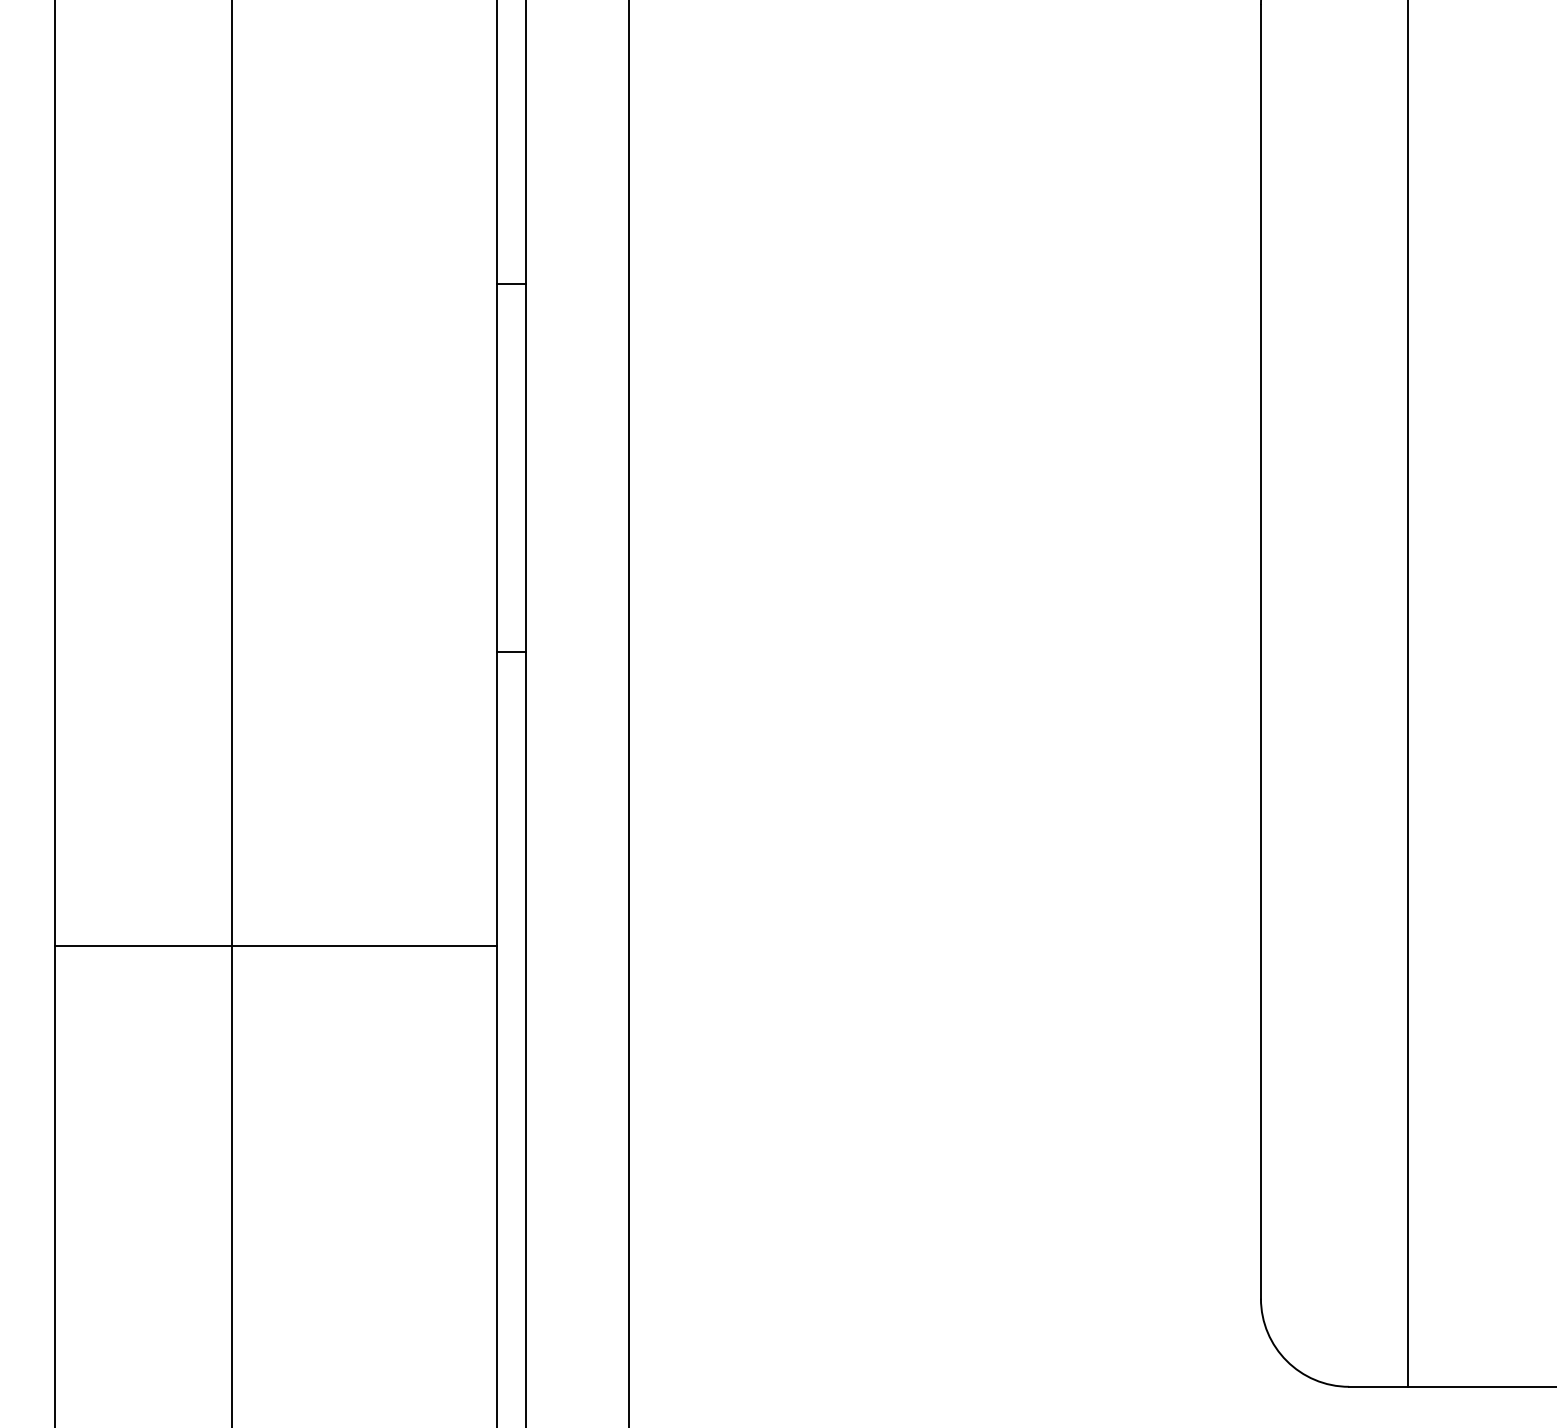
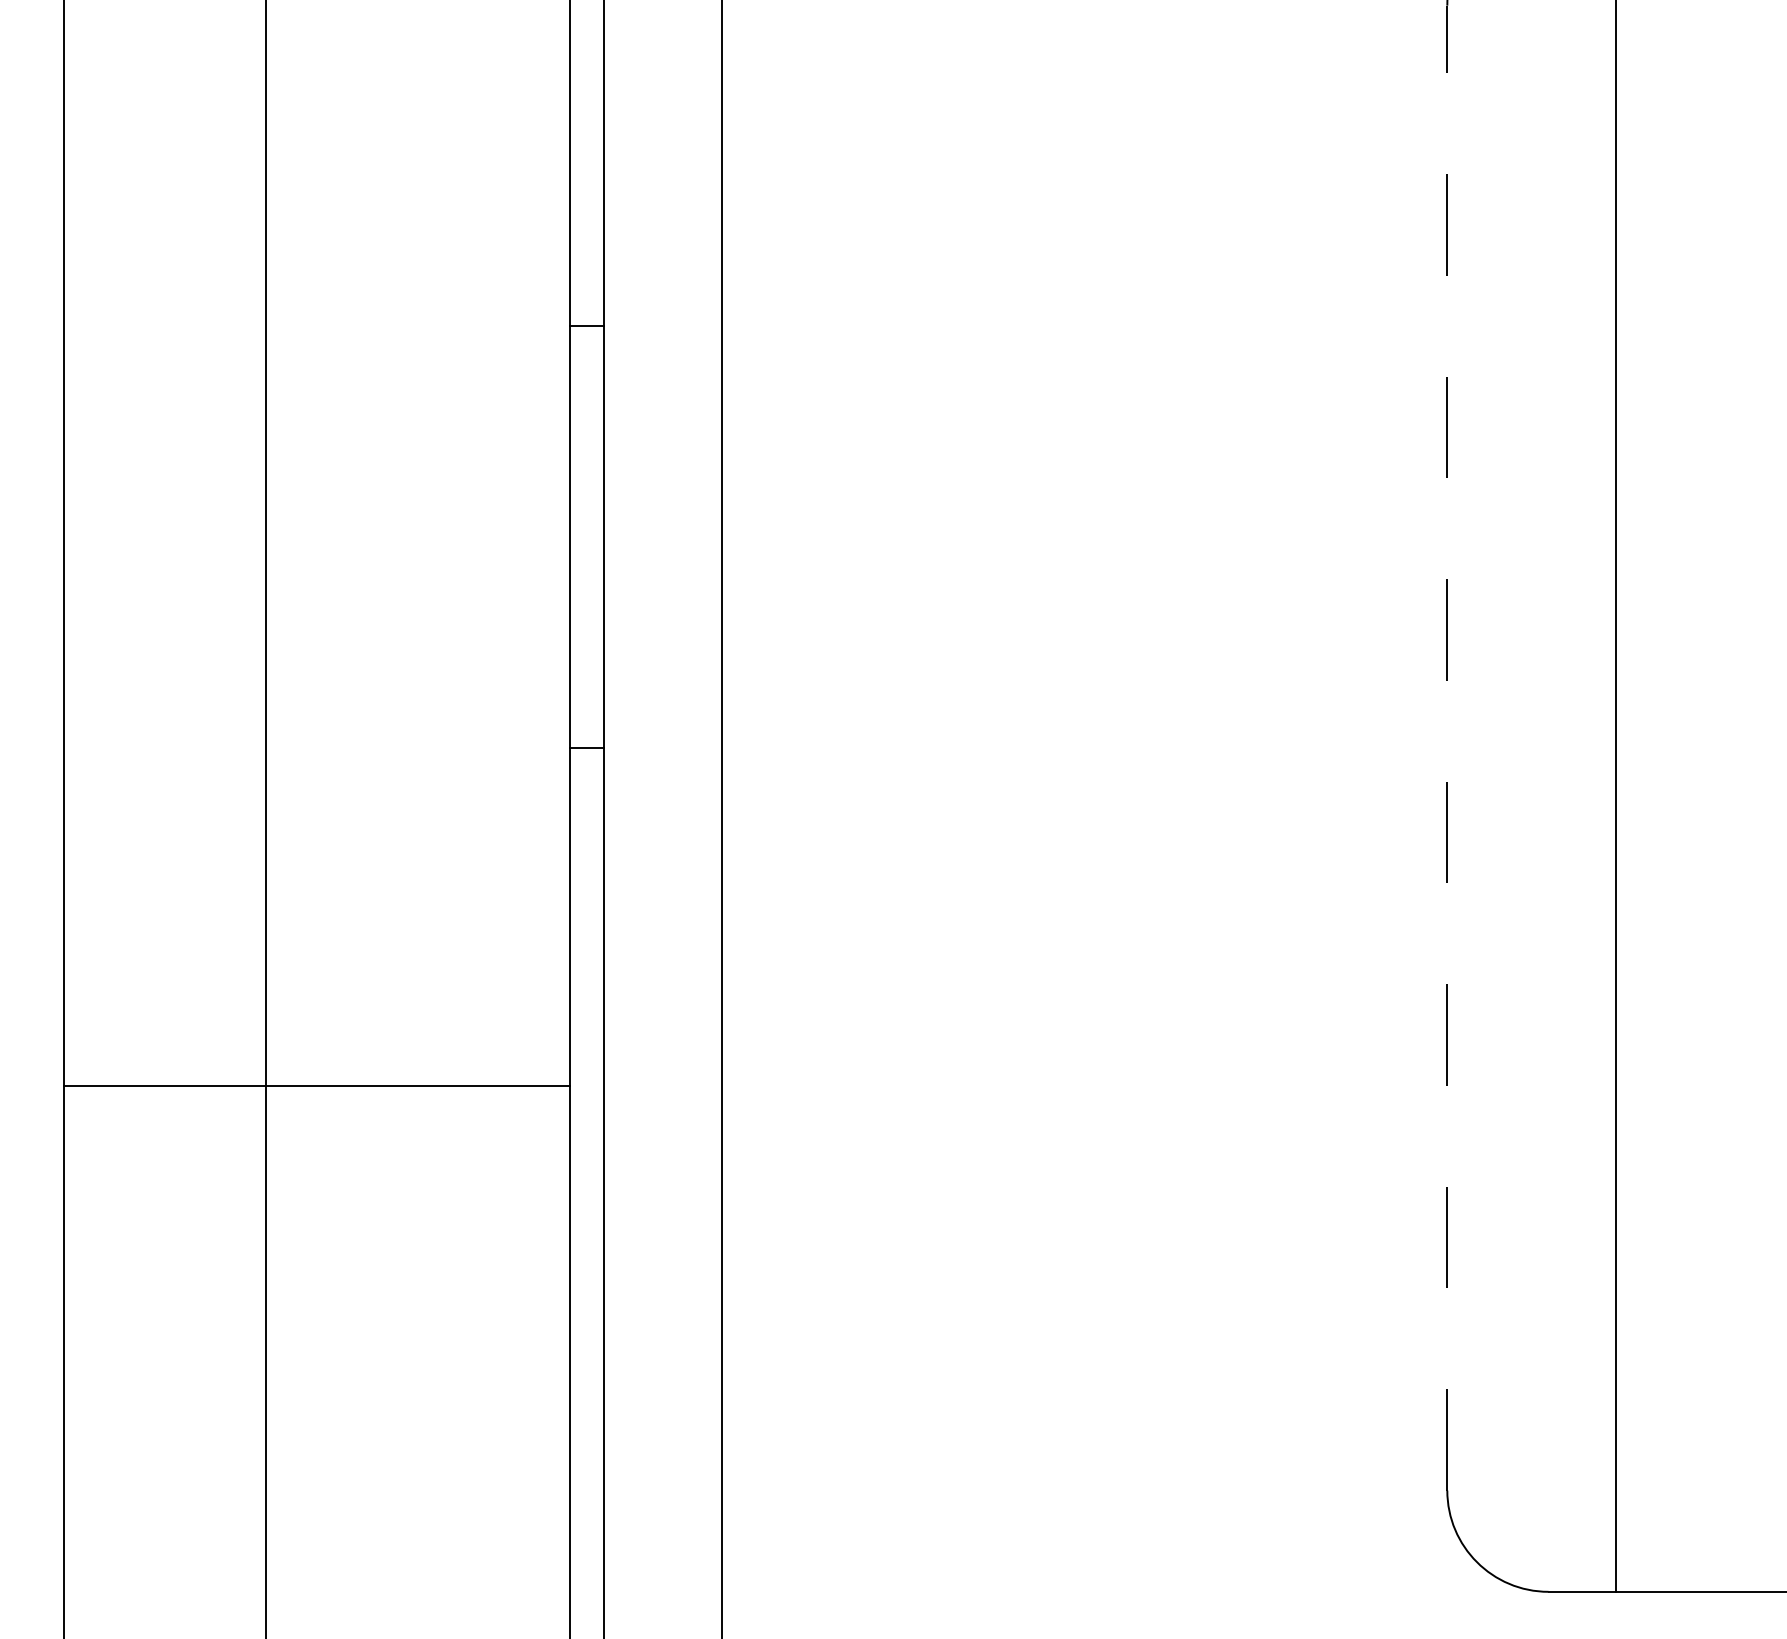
line: (1260, 651) -> (1446, 747), solid -> dashed

